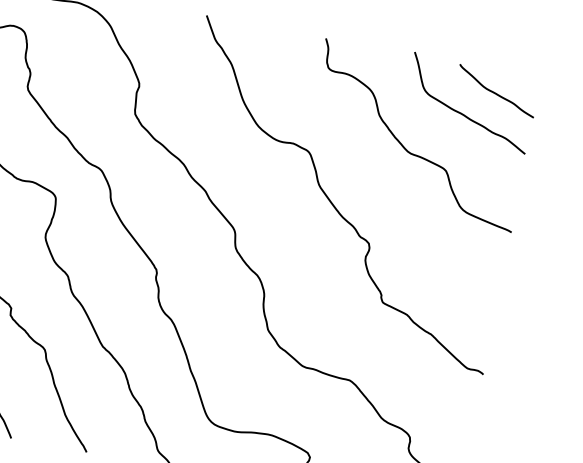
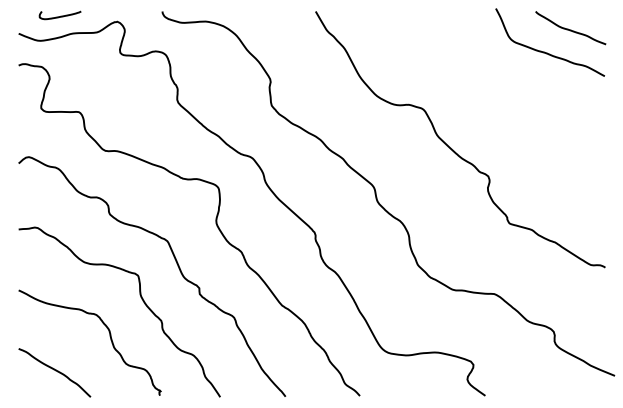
curve: (406, 148) -> (504, 90), removed

